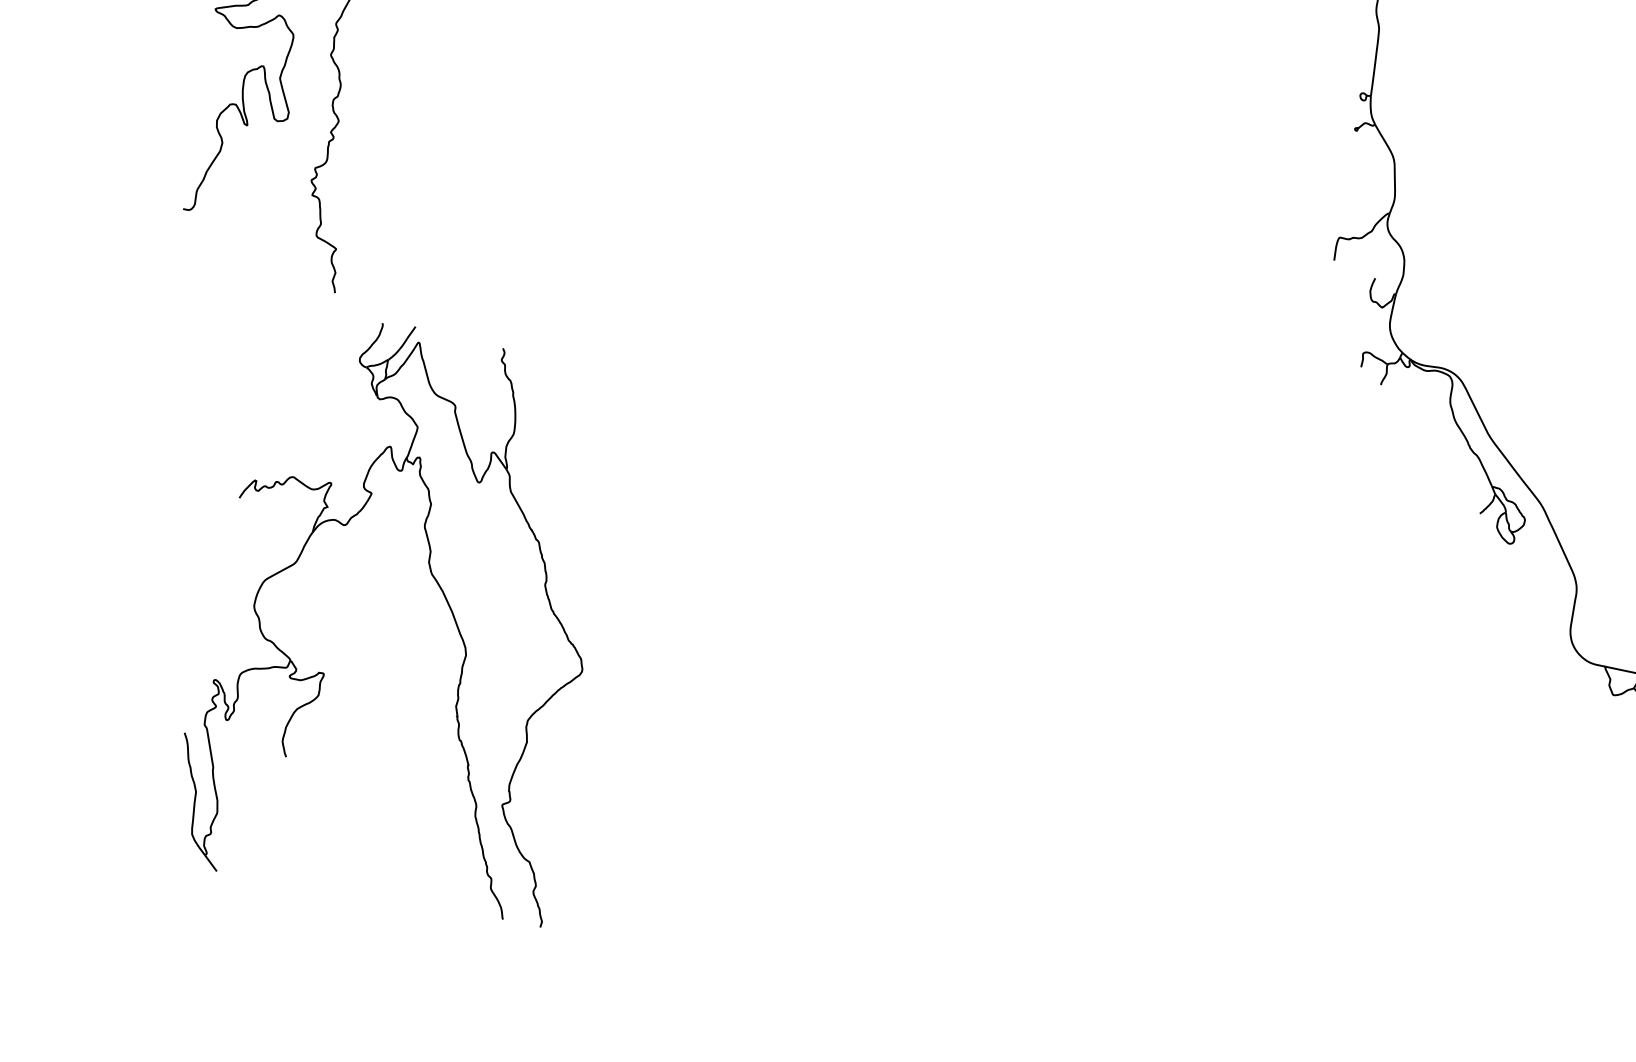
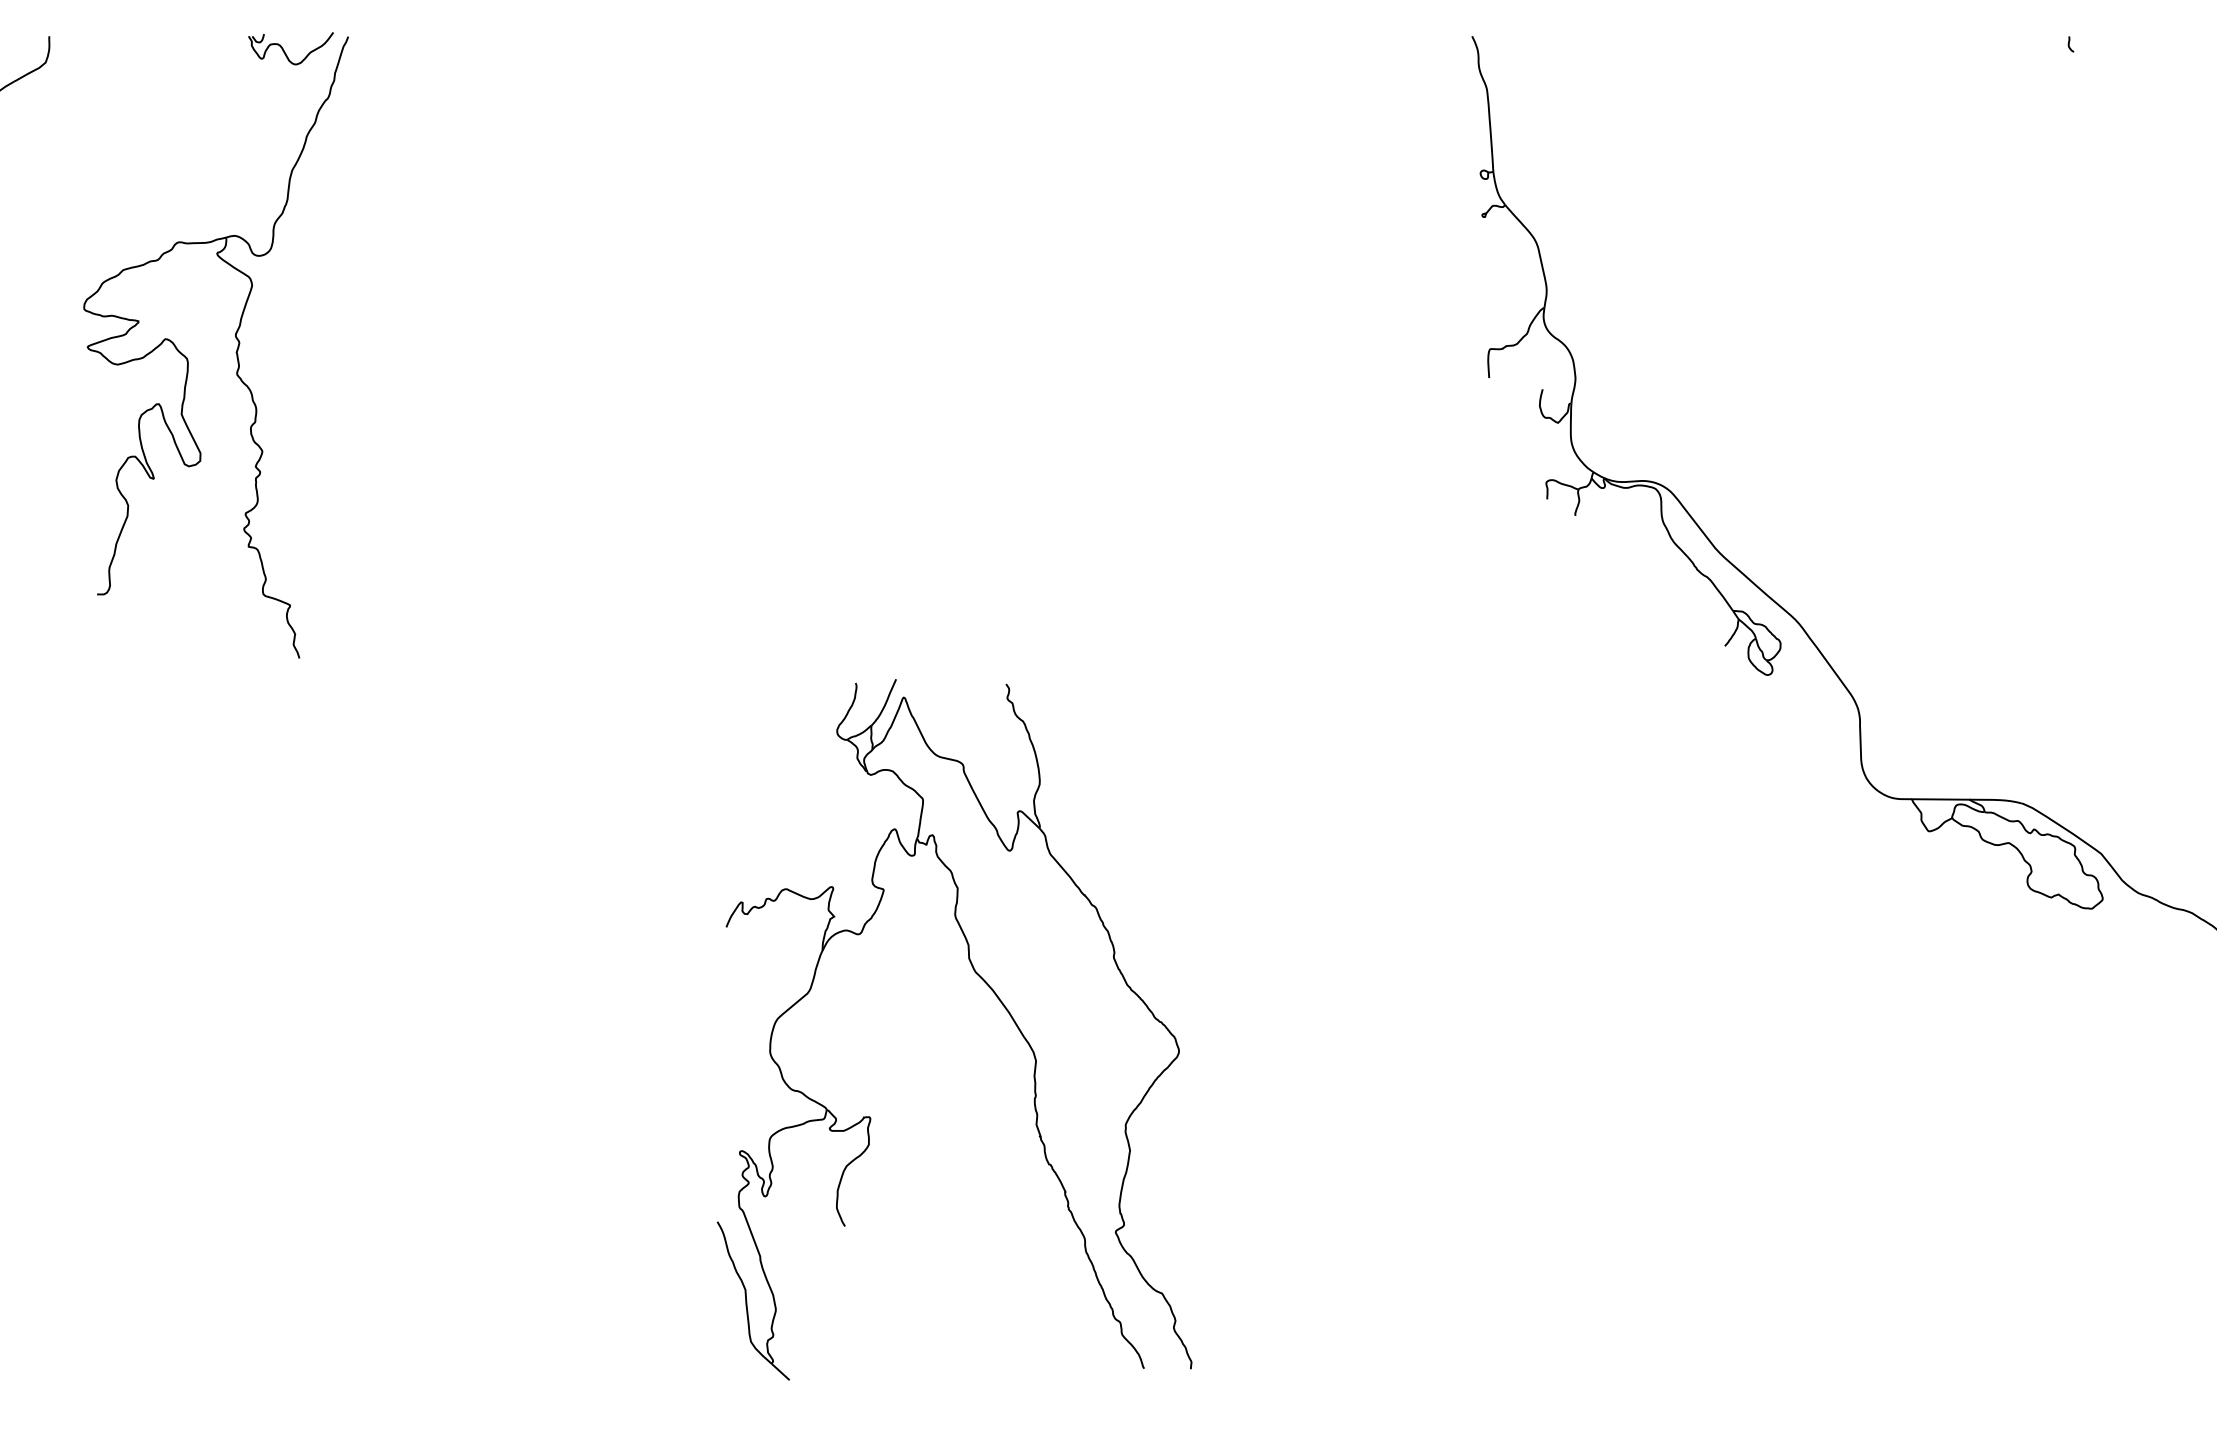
part: (444, 598) -> (996, 997), moved

